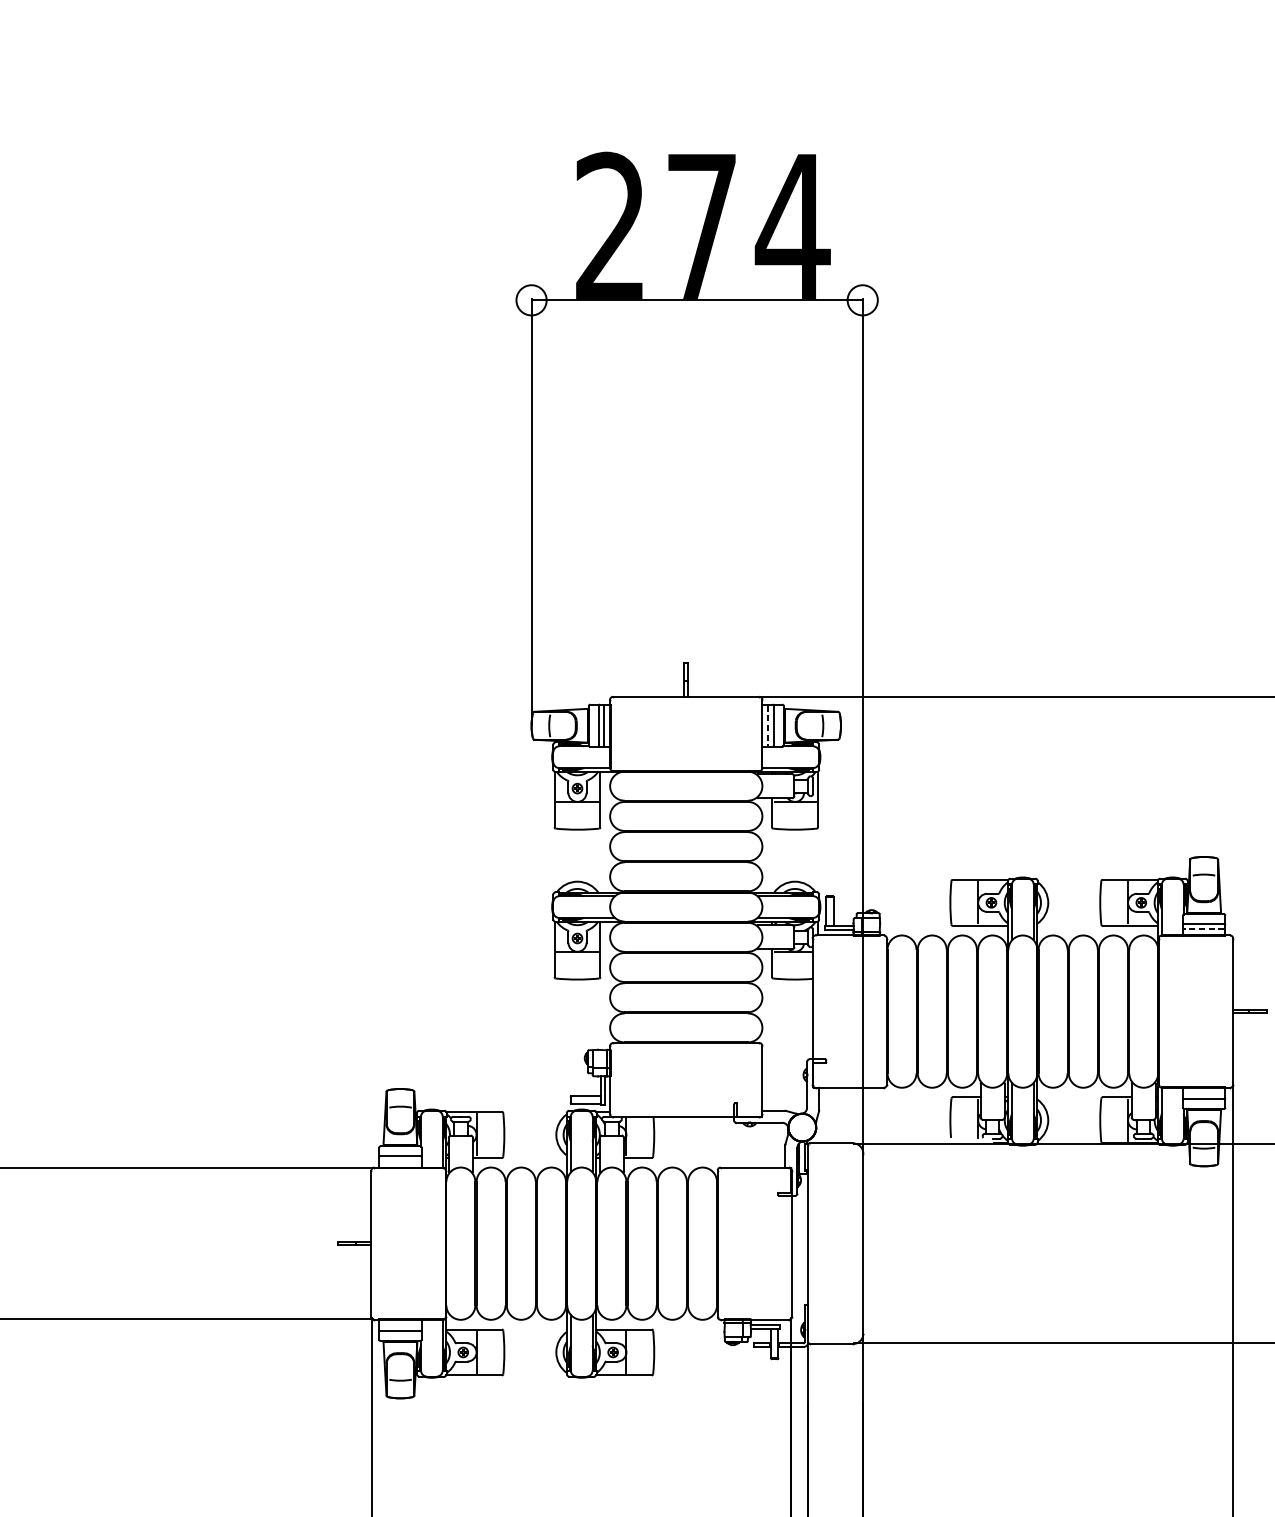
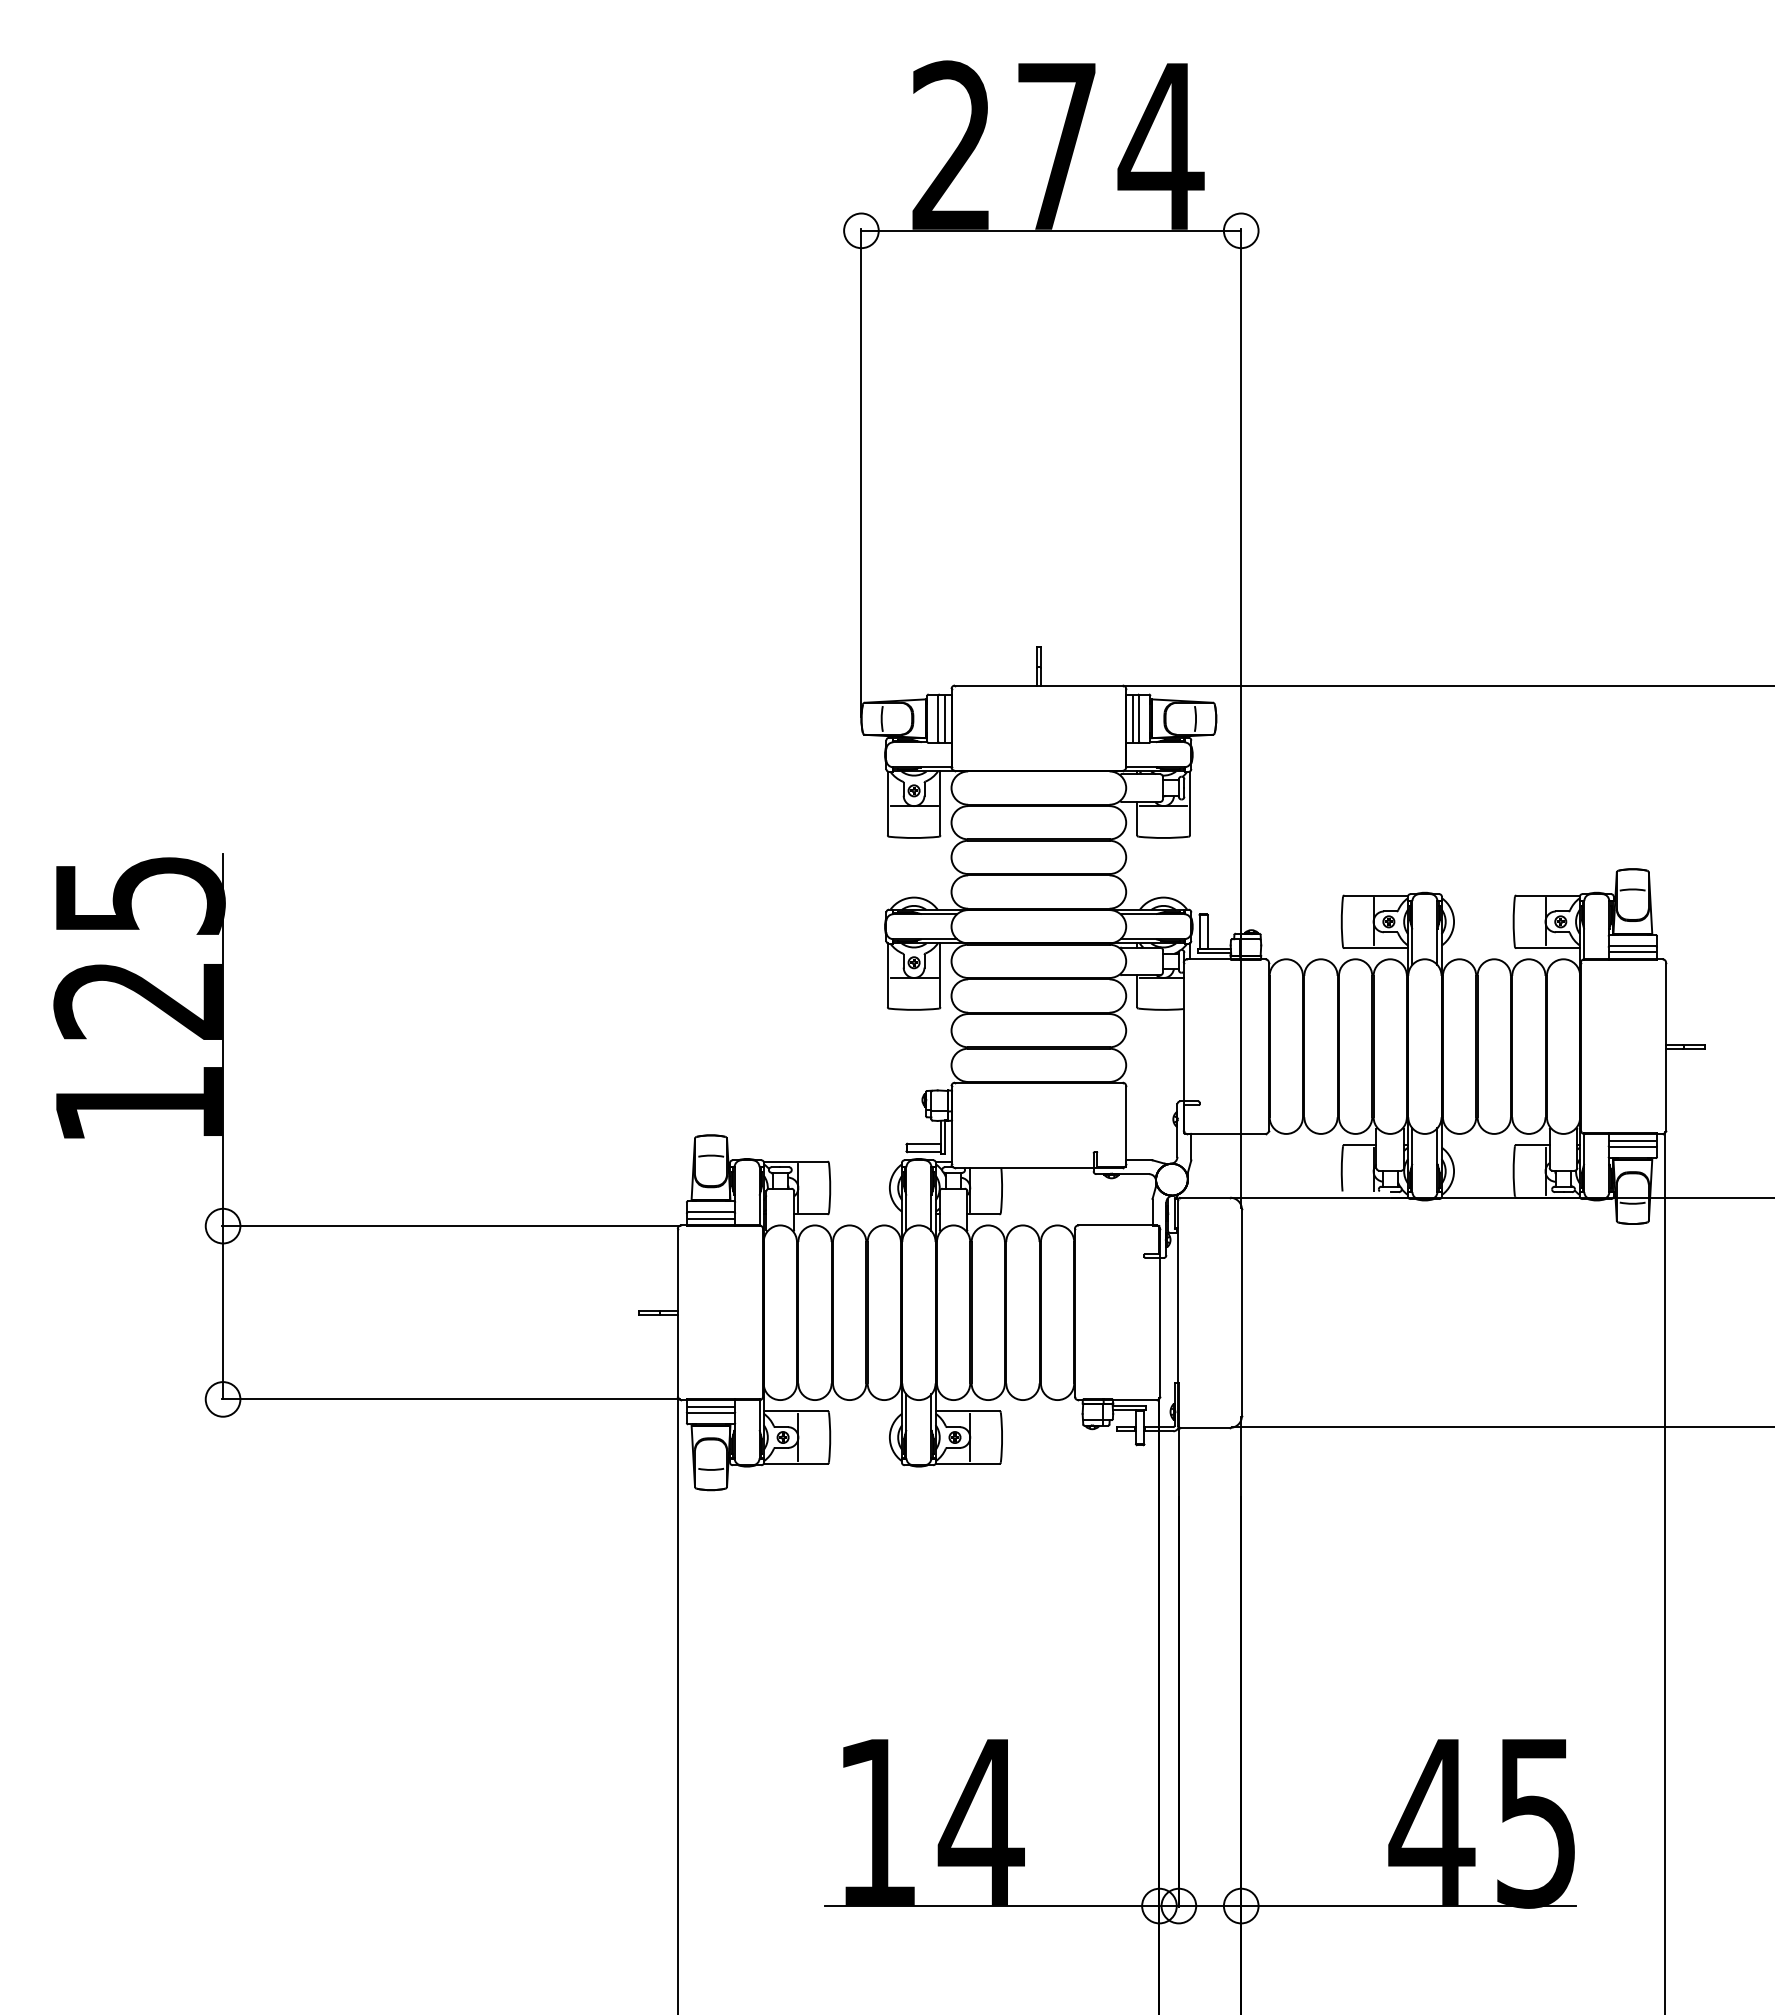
line: (768, 725) -> (1133, 718), dashed -> solid
line: (1203, 929) -> (1632, 952), dashed -> solid
line: (1203, 1093) -> (1632, 1140), added
line: (400, 1161) -> (711, 1218), added
line: (400, 1326) -> (711, 1407), added

